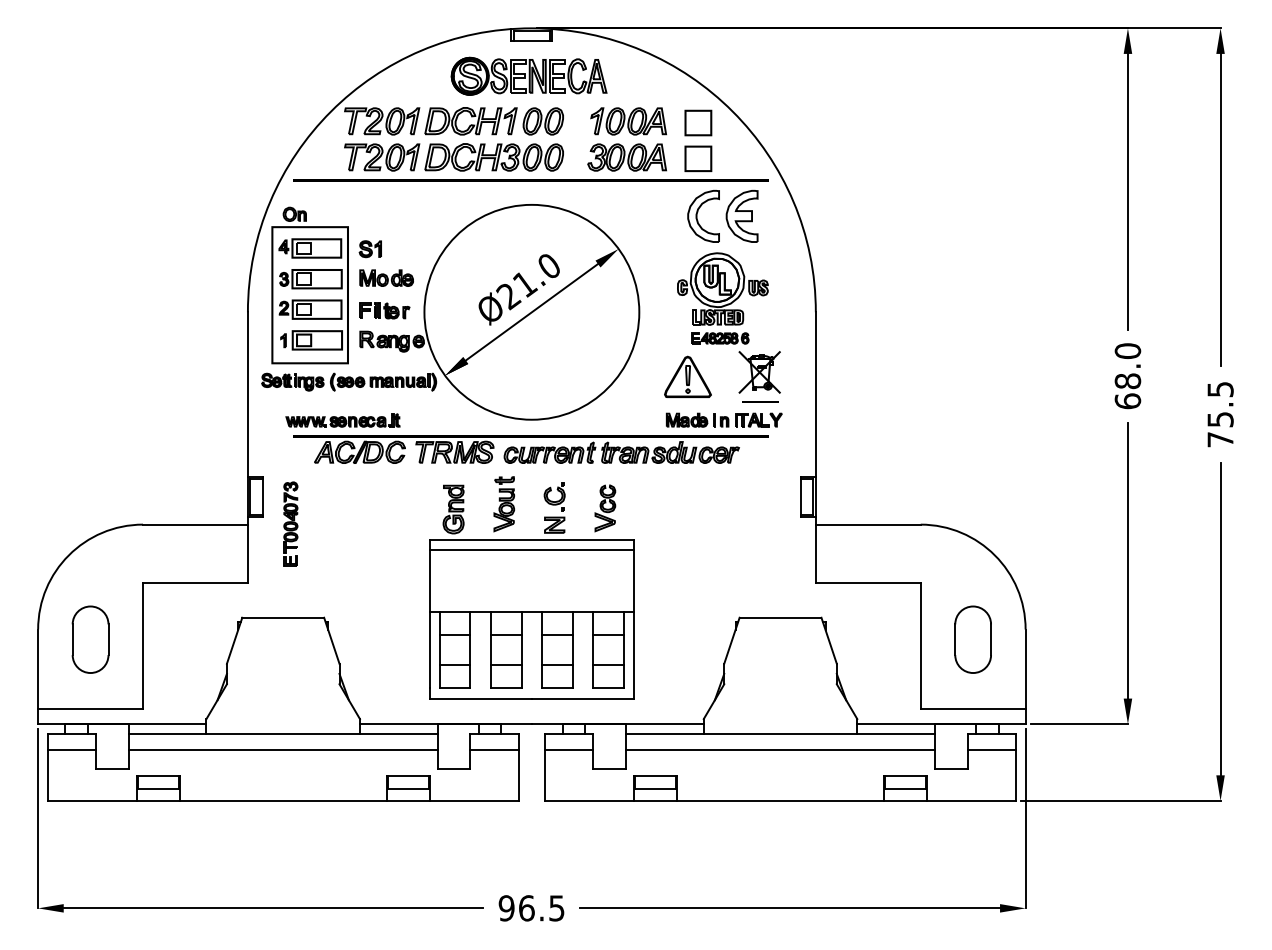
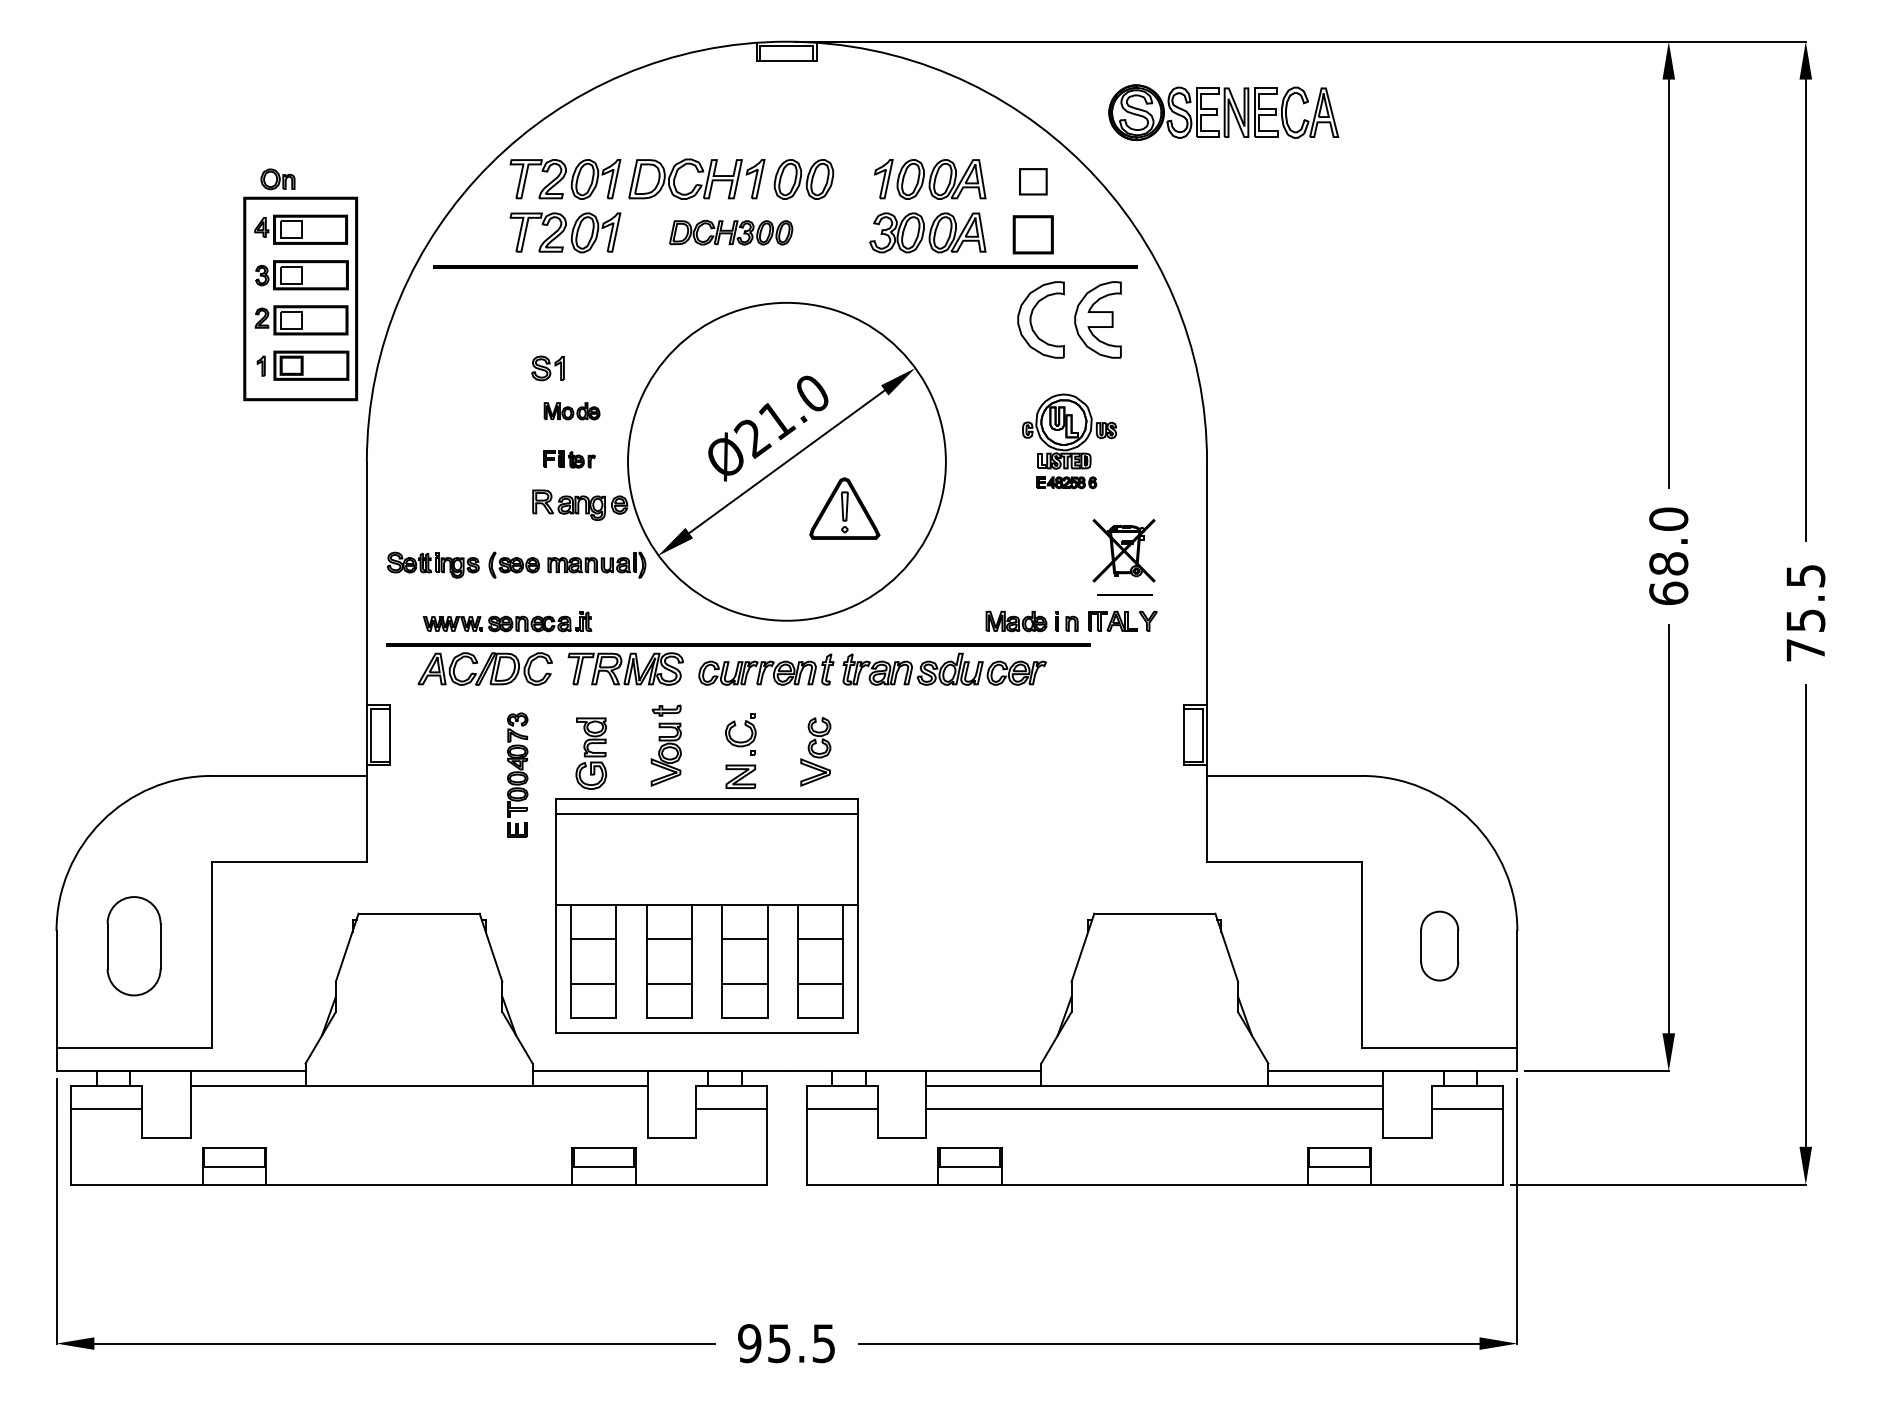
part: (528, 75) -> (1222, 111), moved
part: (698, 122) -> (1033, 181), size x0.7
part: (493, 157) -> (730, 232), size x0.6
part: (386, 277) -> (571, 410), size x0.7
part: (309, 285) -> (299, 284), moved
part: (722, 298) -> (1068, 441), size x0.7
part: (384, 310) -> (568, 459), size x0.7
part: (687, 376) -> (844, 507), moved
part: (530, 449) -> (737, 664), moved
part: (290, 523) -> (517, 774), moved
part: (531, 587) -> (706, 868), moved
part: (972, 639) -> (1438, 945), size x0.7
line: (282, 749) -> (418, 1108), removed
text: (526, 908) -> (779, 1343), 96.5 -> 95.5

